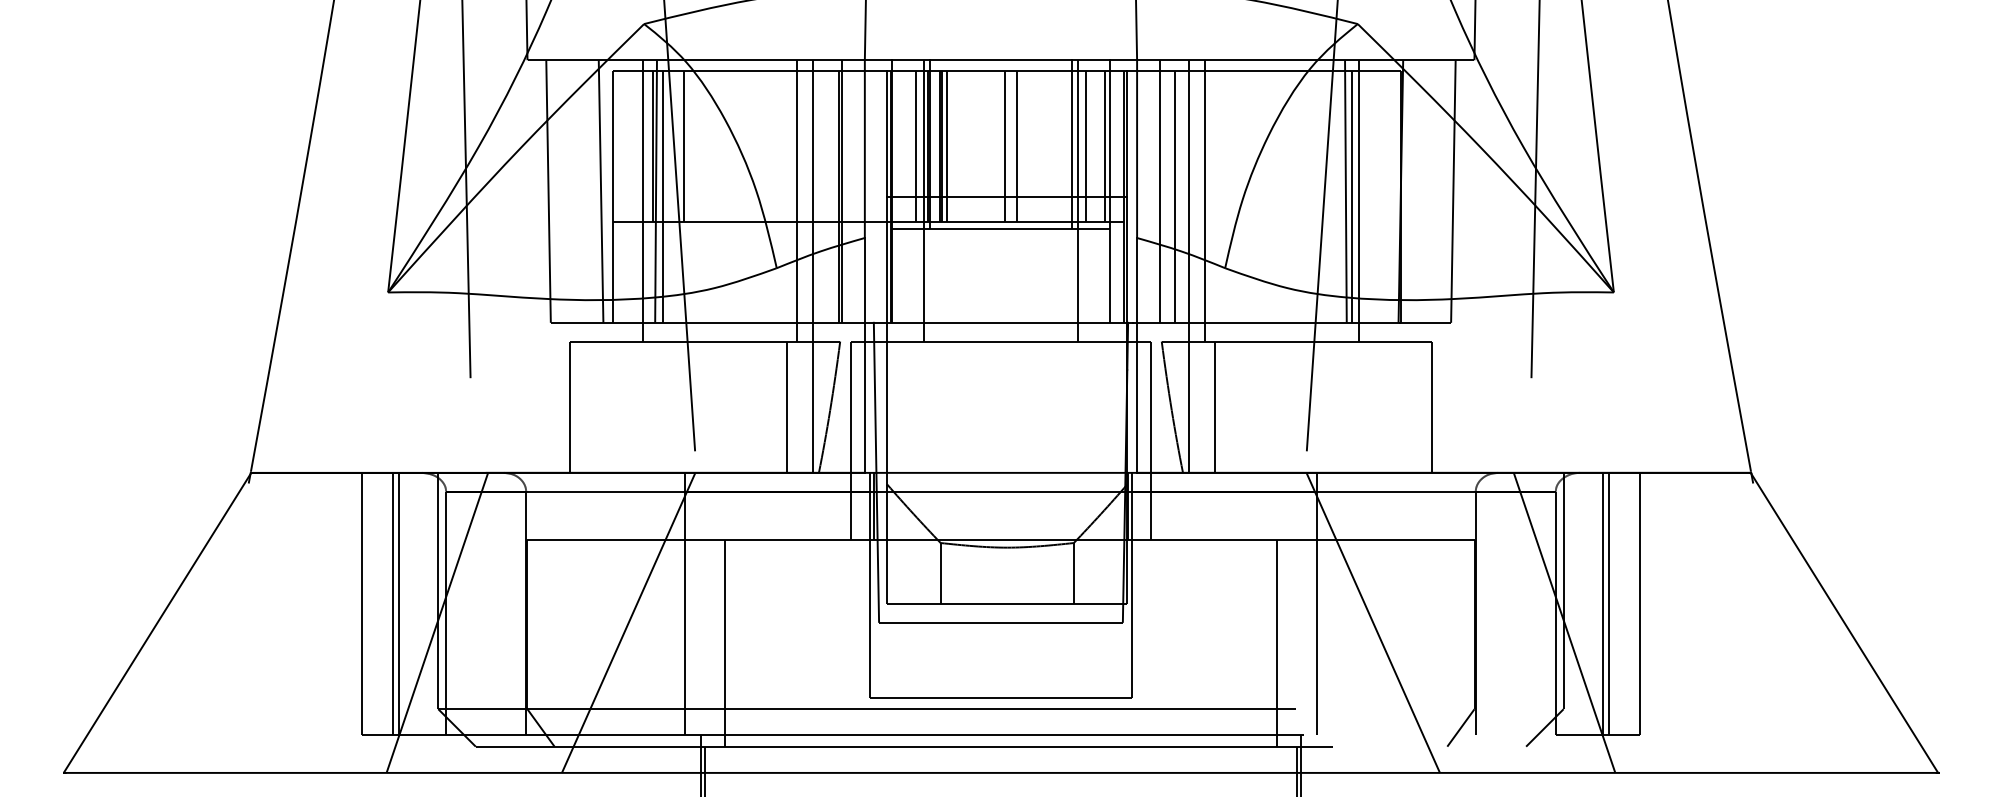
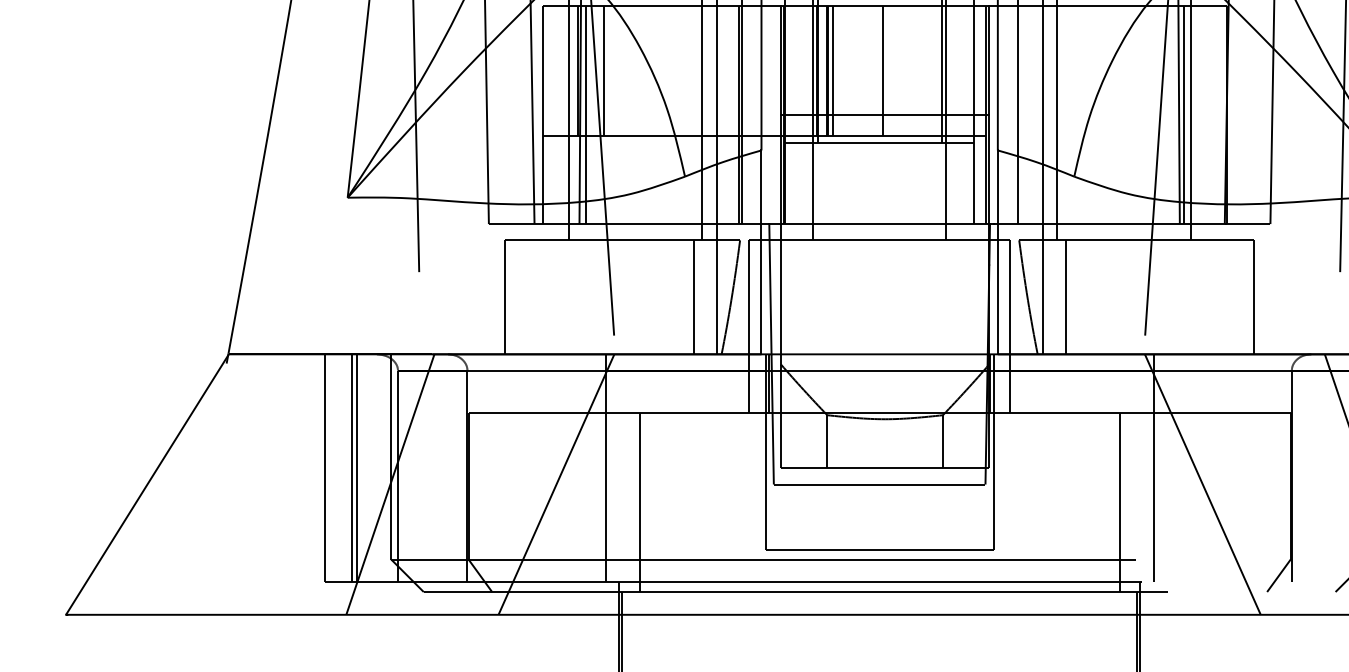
line: (915, 146) -> (805, 71), removed
line: (1016, 146) -> (893, 71), removed
line: (1086, 146) -> (953, 71), removed
line: (1104, 146) -> (969, 71), removed
line: (1175, 196) -> (1031, 114), removed

